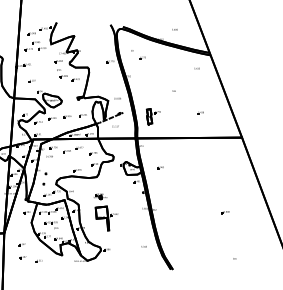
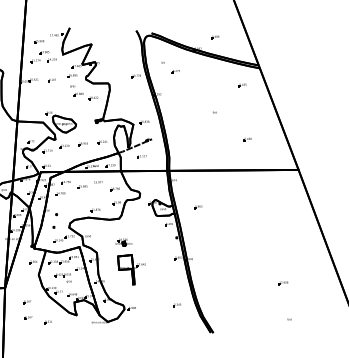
part: (31, 81) -> (51, 80), moved
part: (152, 116) -> (188, 143), removed
part: (225, 212) -> (283, 283), moved

